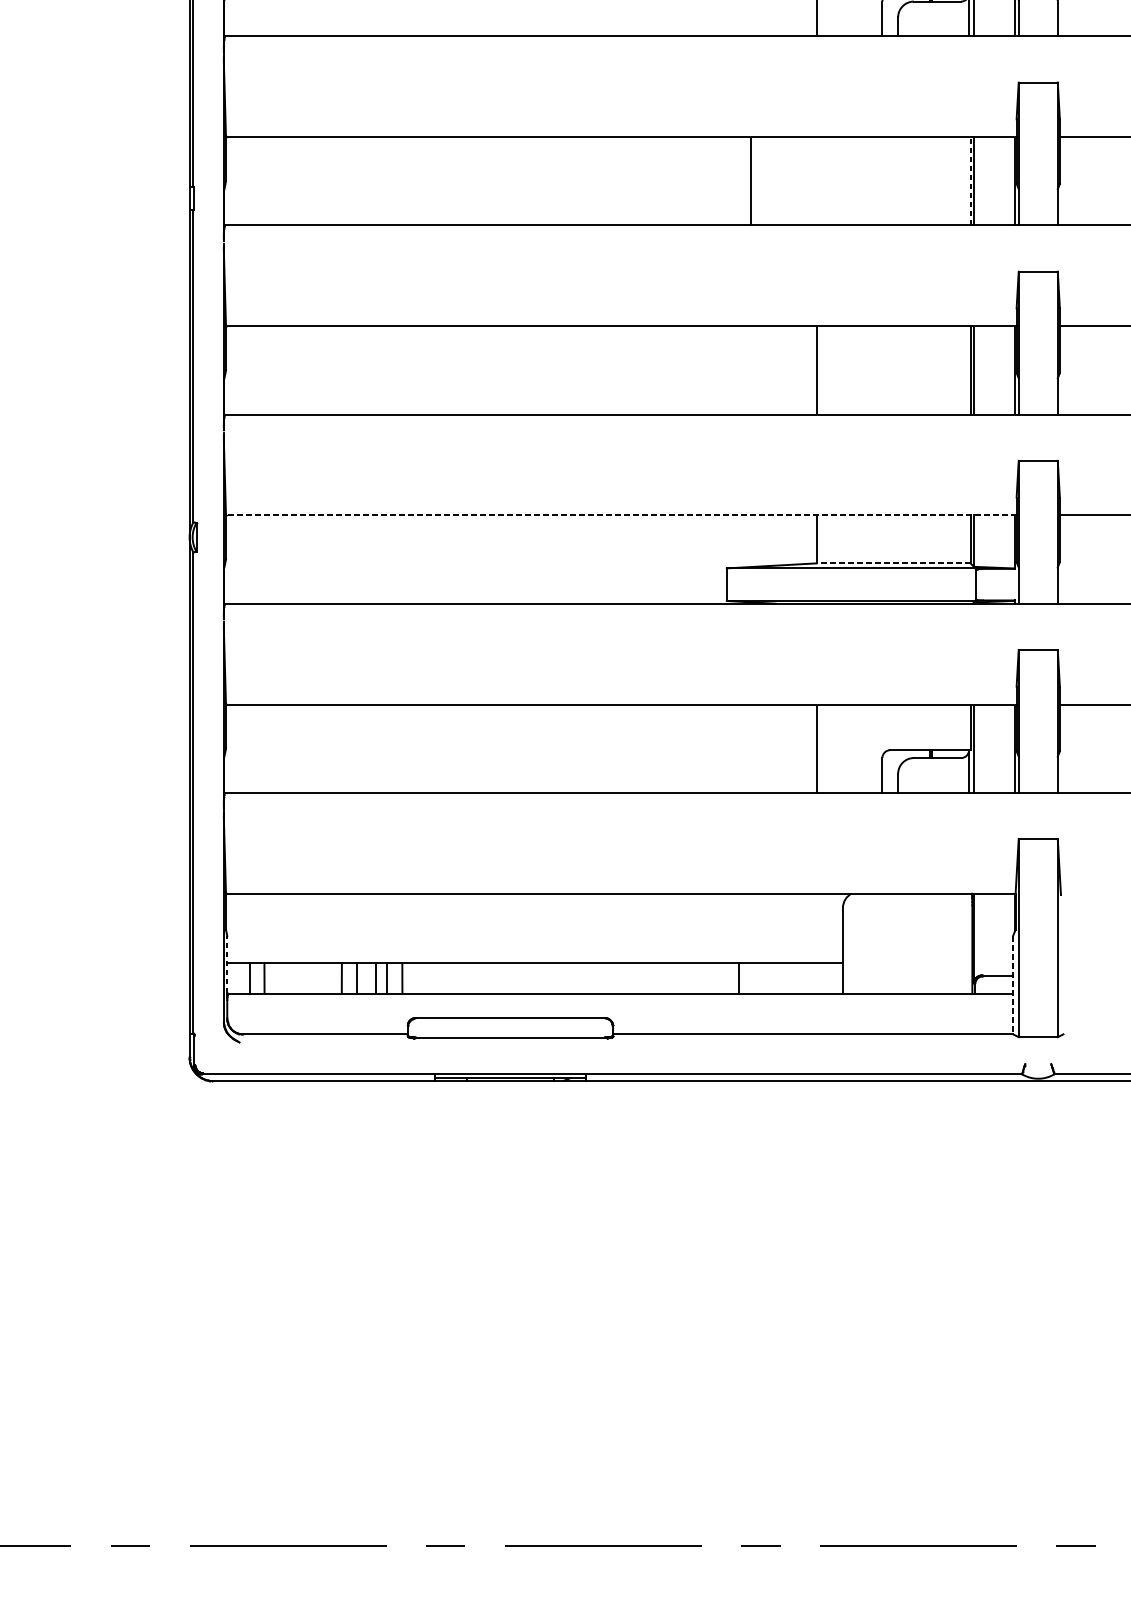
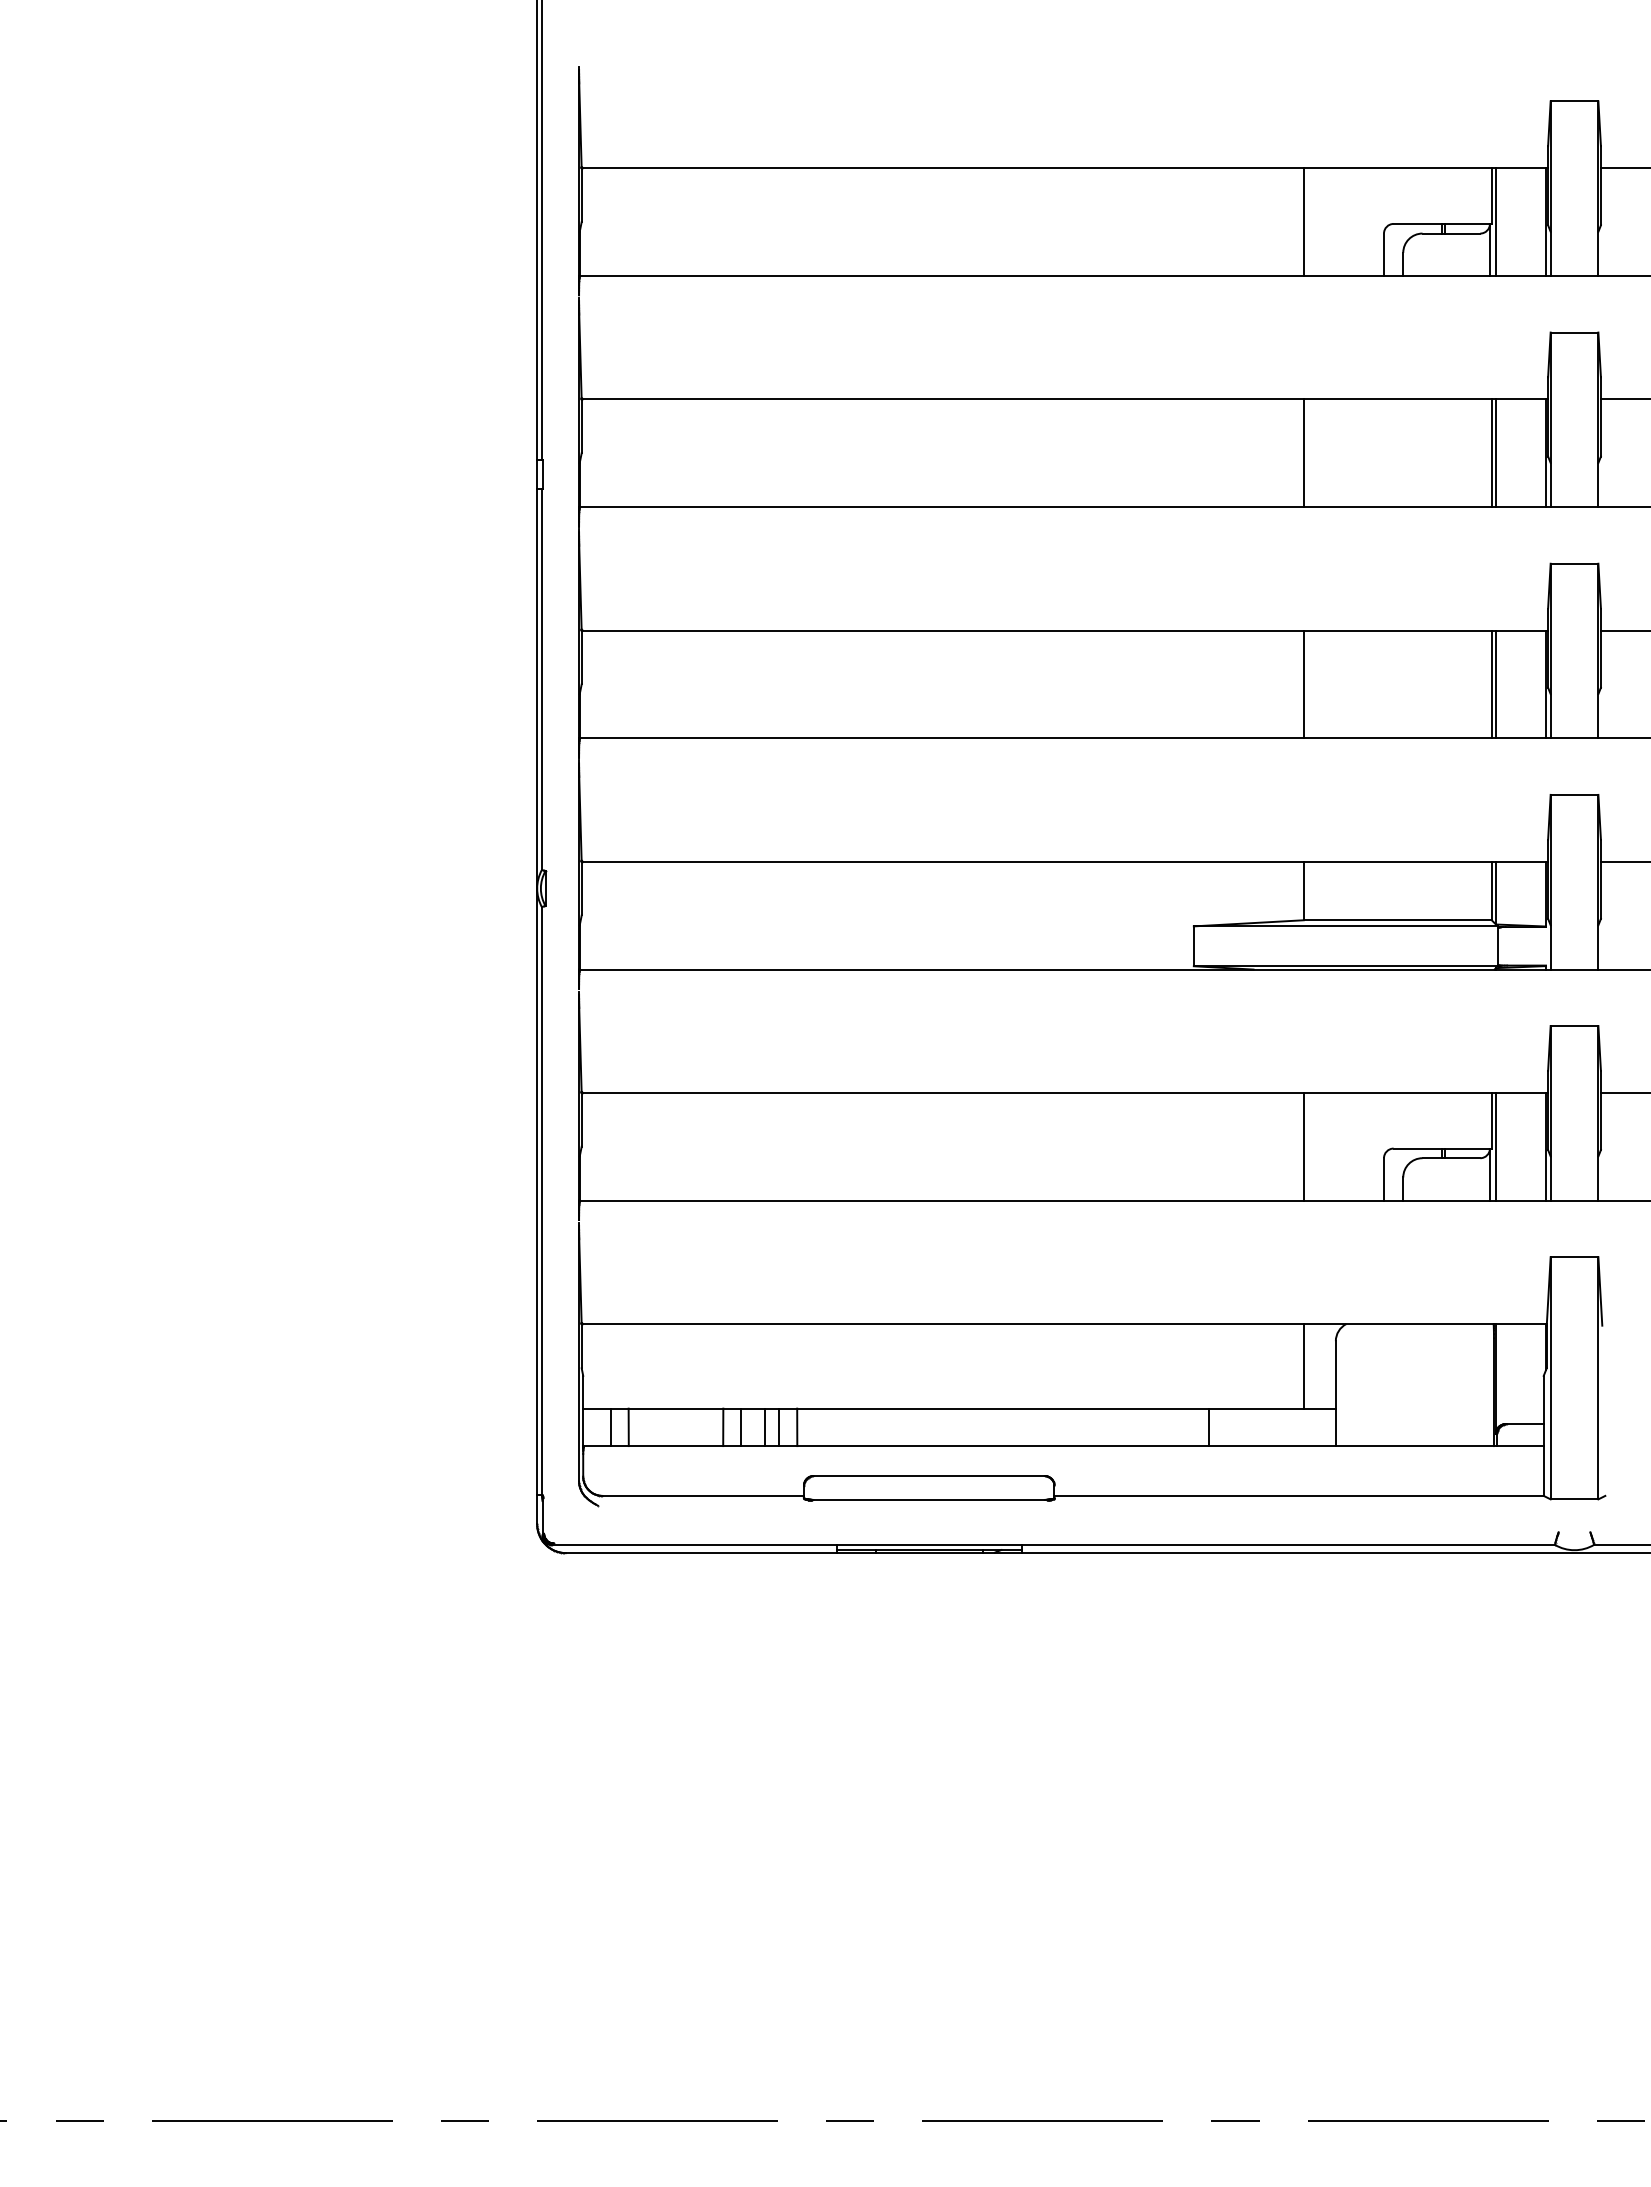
line: (750, 181) -> (1303, 453), moved
line: (970, 181) -> (1491, 453), dashed -> solid
line: (621, 515) -> (1064, 861), dashed -> solid
line: (893, 563) -> (1397, 920), dashed -> solid
line: (816, 928) -> (1303, 1366), added
line: (227, 964) -> (583, 1410), dashed -> solid
line: (1012, 985) -> (1543, 1436), dashed -> solid

